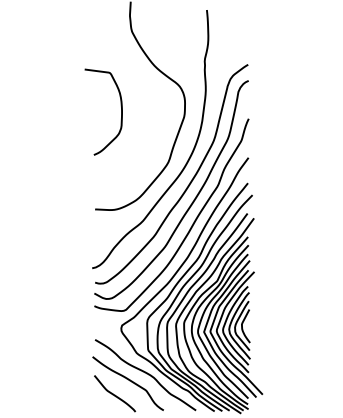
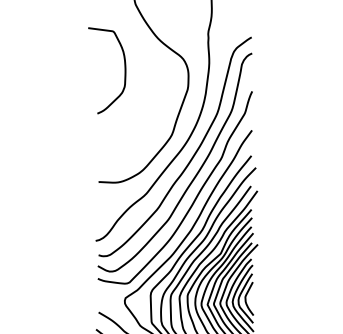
curve: (121, 111) -> (124, 70), moved

